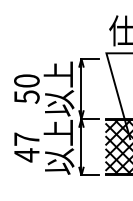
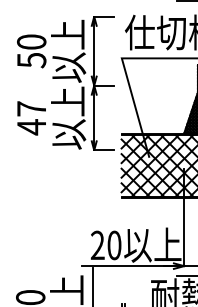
part: (56, 117) -> (65, 83), moved

